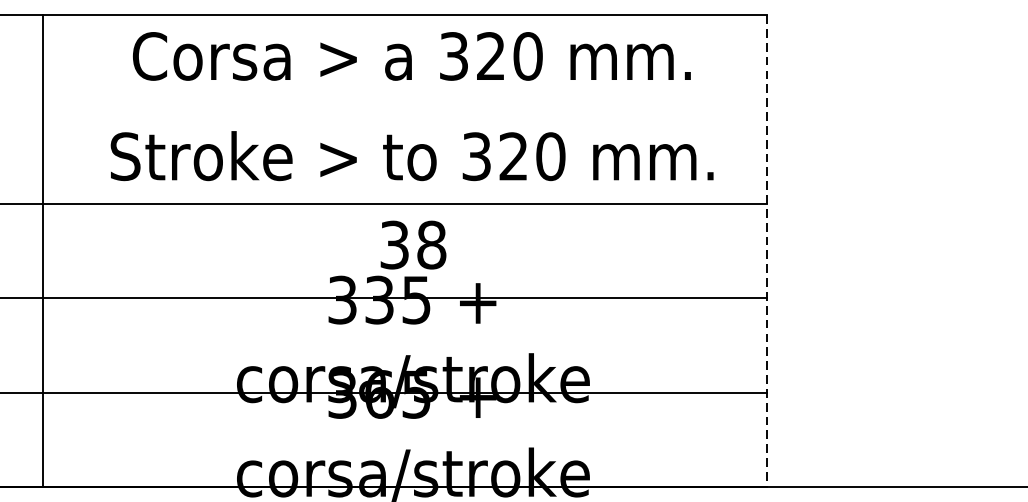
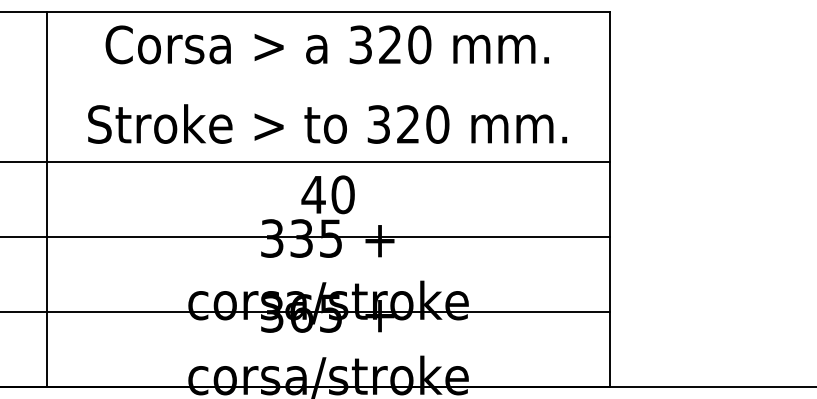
text: (412, 244) -> (327, 194), 38 -> 40
line: (43, 251) -> (47, 199), moved
line: (766, 251) -> (609, 199), dashed -> solid

